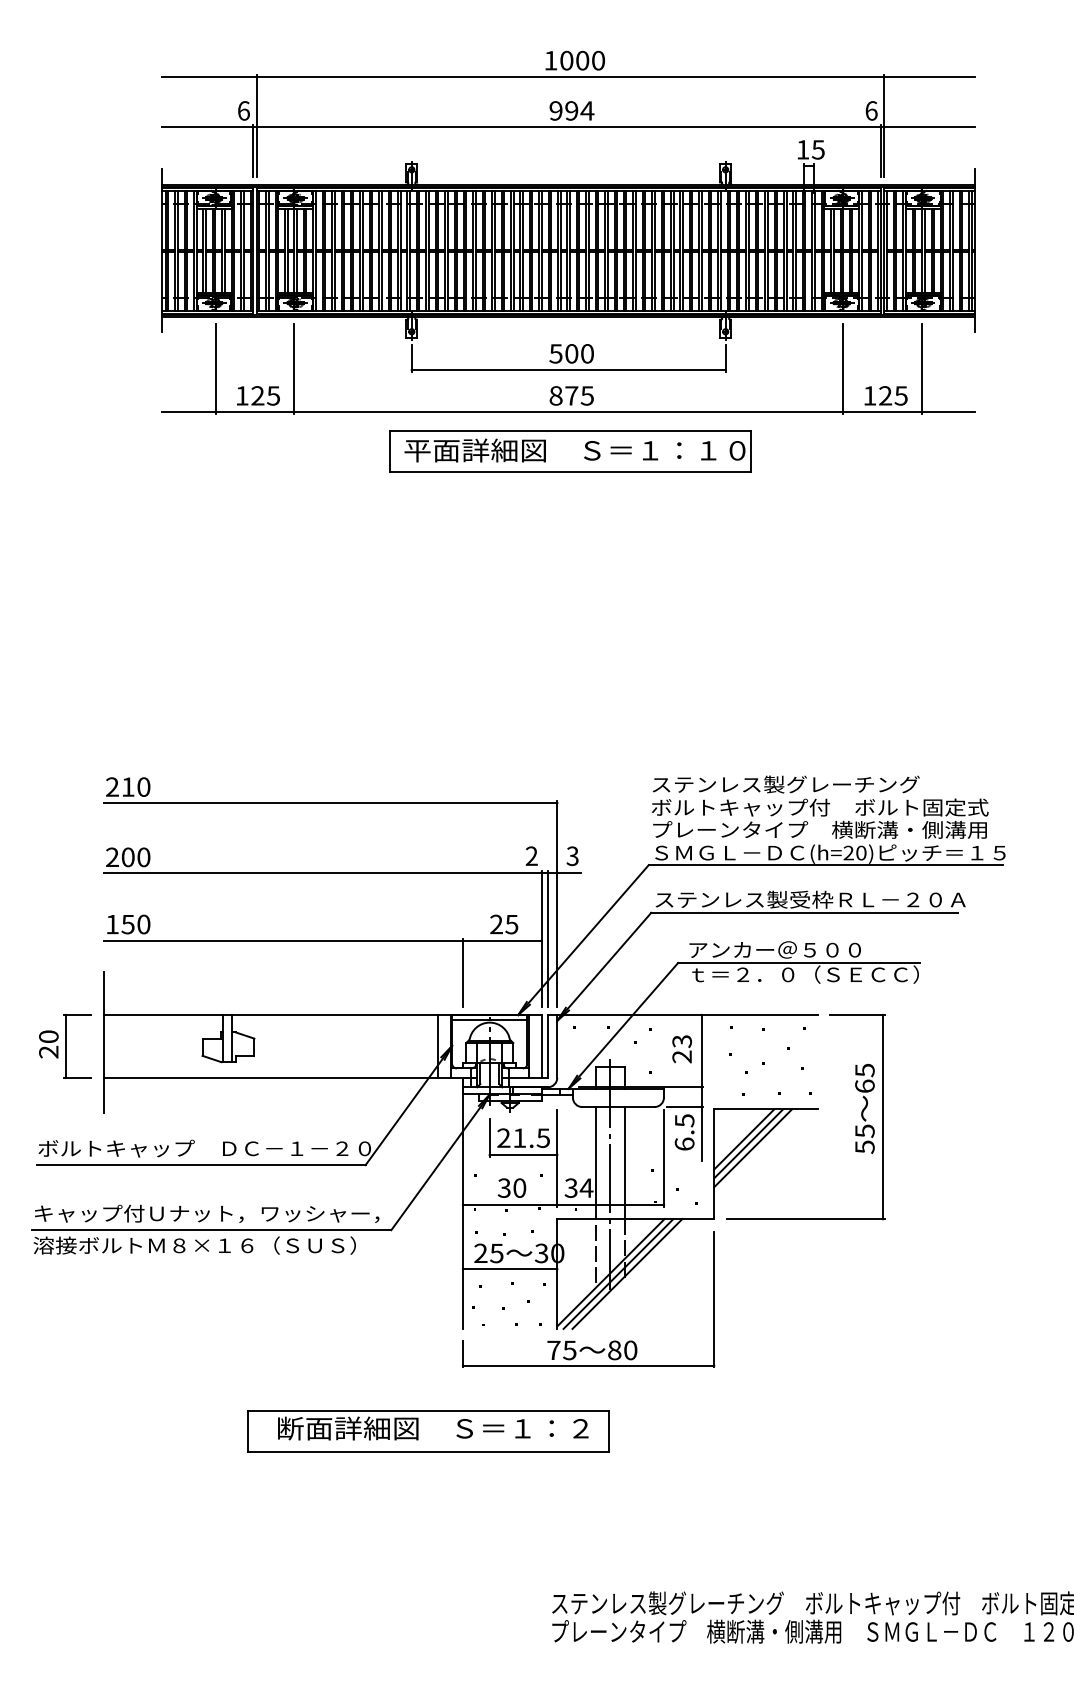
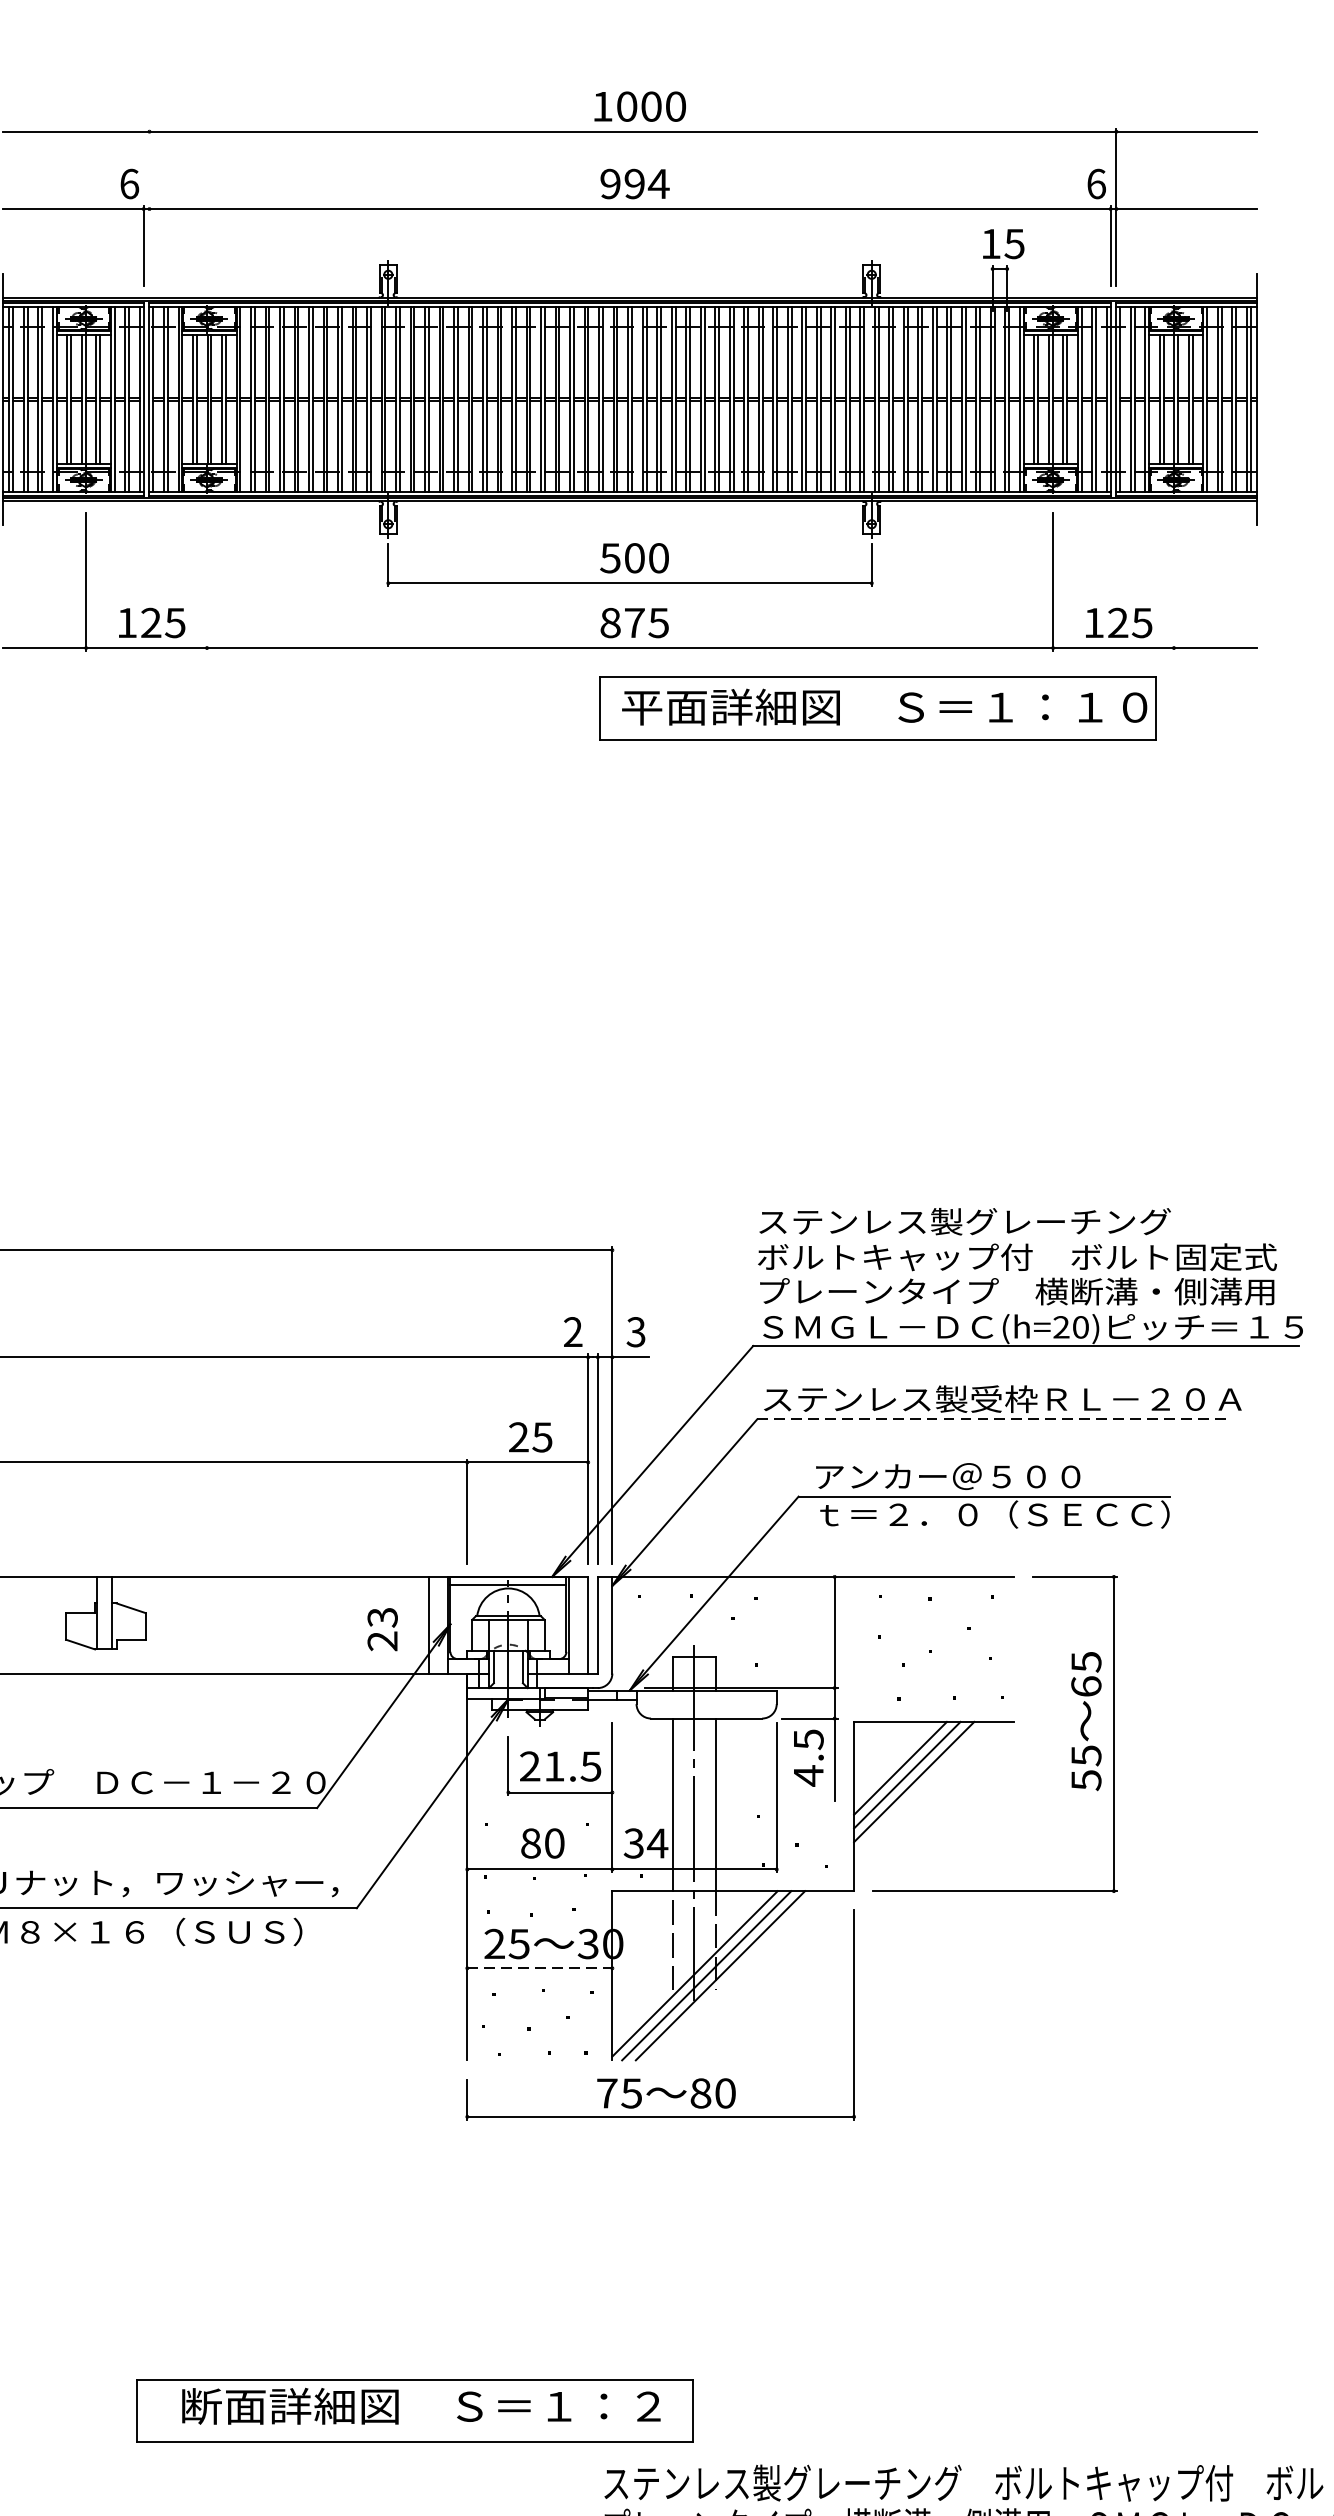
line: (256, 126) -> (149, 208), removed
line: (294, 369) -> (207, 582), removed
line: (921, 369) -> (1173, 582), removed
part: (570, 451) -> (877, 708), moved
line: (804, 912) -> (993, 1418), solid -> dashed
text: (681, 1049) -> (381, 1629), moved
text: (684, 1144) -> (808, 1776), 6.5 -> 4.5
text: (503, 1187) -> (529, 1842), 30 -> 80
line: (510, 1269) -> (540, 1968), solid -> dashed
part: (428, 1431) -> (414, 2410), moved

